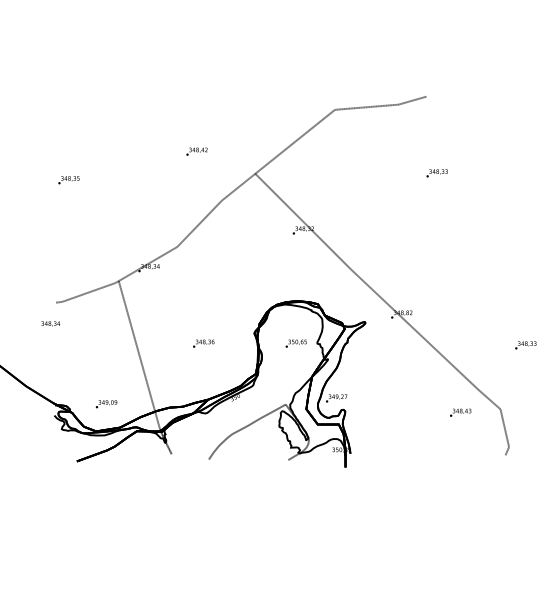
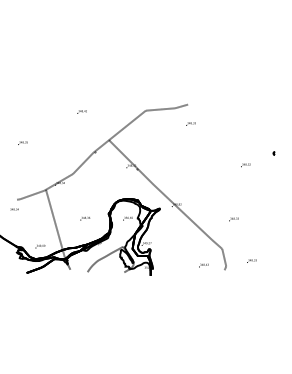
text: (195, 150) -> (81, 111), moved
text: (435, 172) -> (190, 123), moved
text: (459, 412) -> (203, 265), moved

